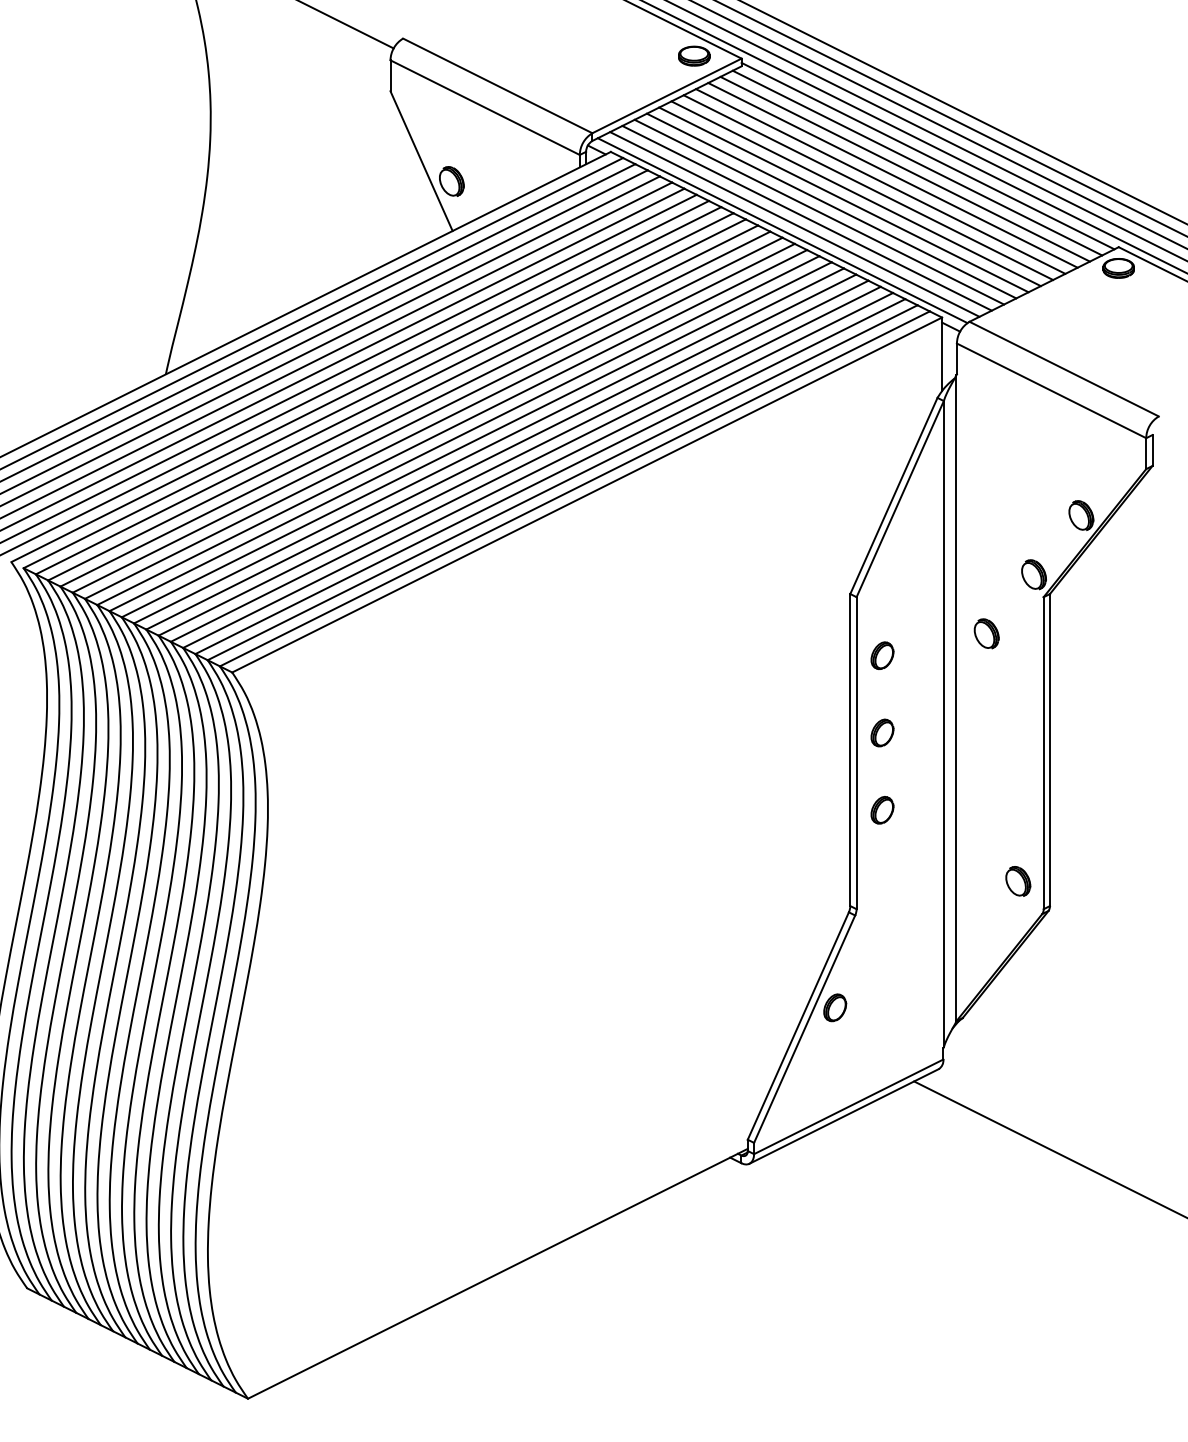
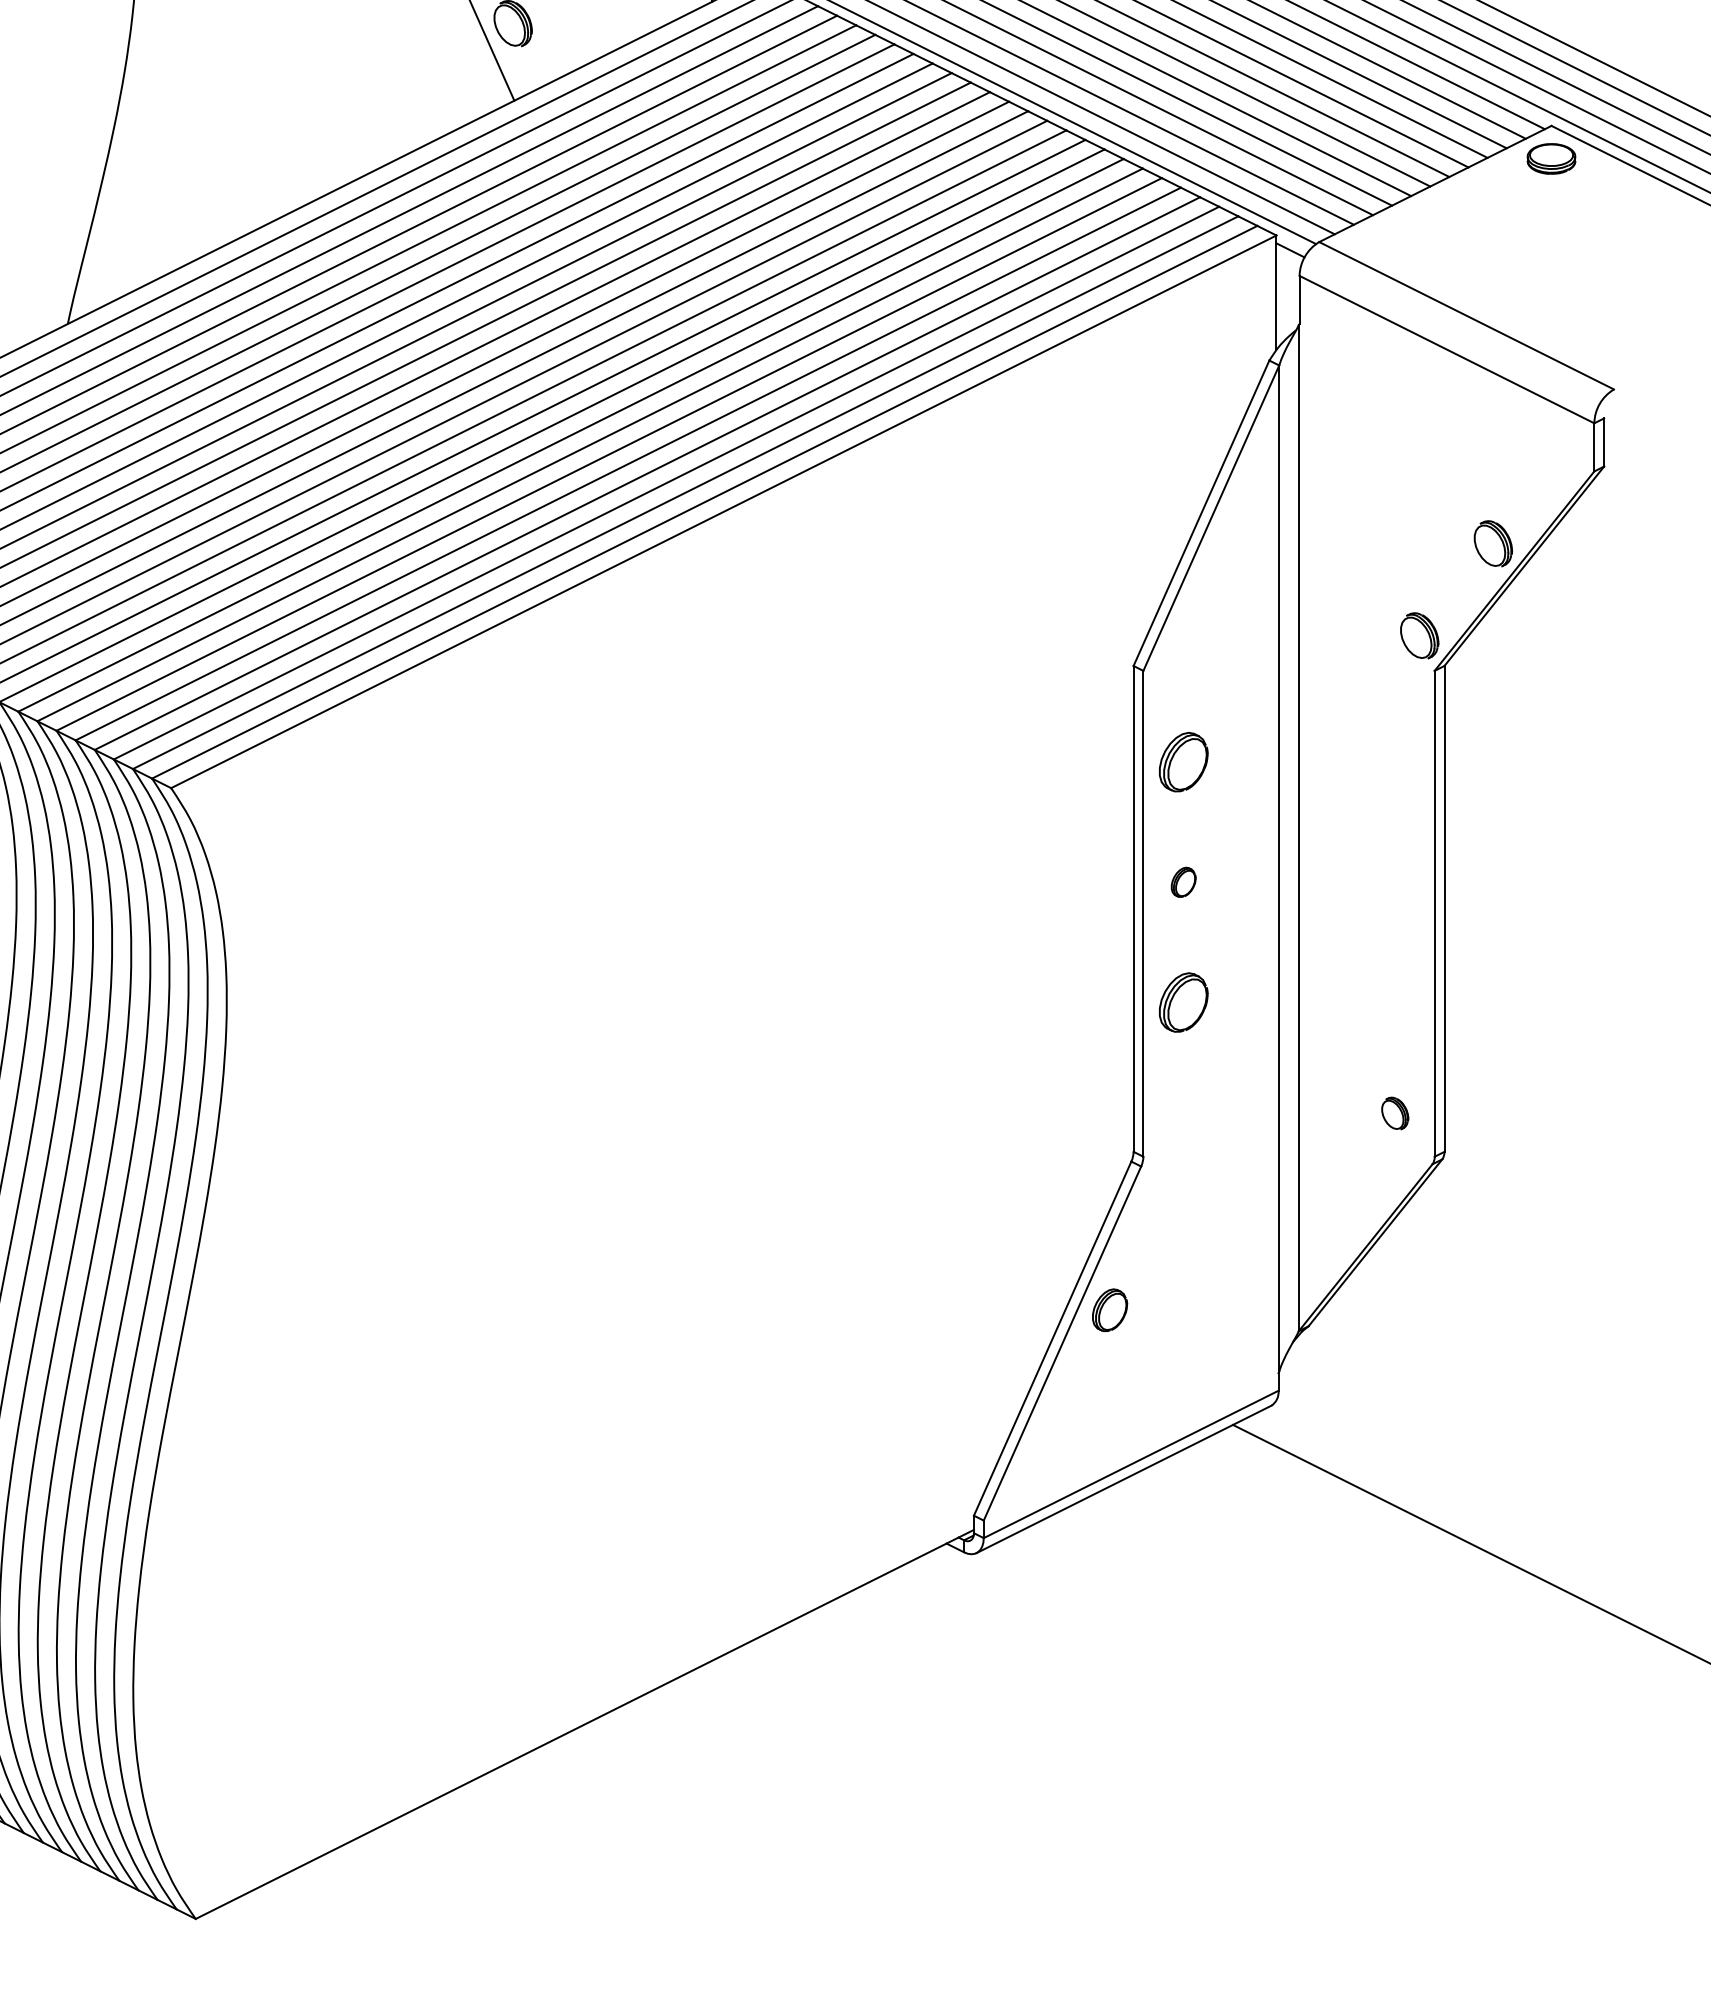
part: (986, 633) -> (1345, 727), removed
part: (882, 655) -> (1183, 761), size x1.4
part: (882, 732) -> (1183, 881), size x0.7
part: (882, 810) -> (1183, 1003), size x1.4
part: (1018, 881) -> (1395, 1113), size x0.7

